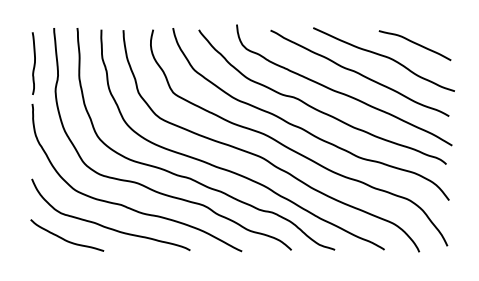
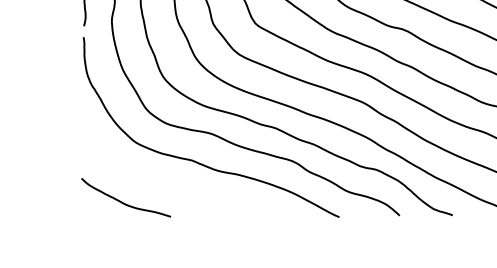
curve: (106, 226) -> (173, 186), removed

